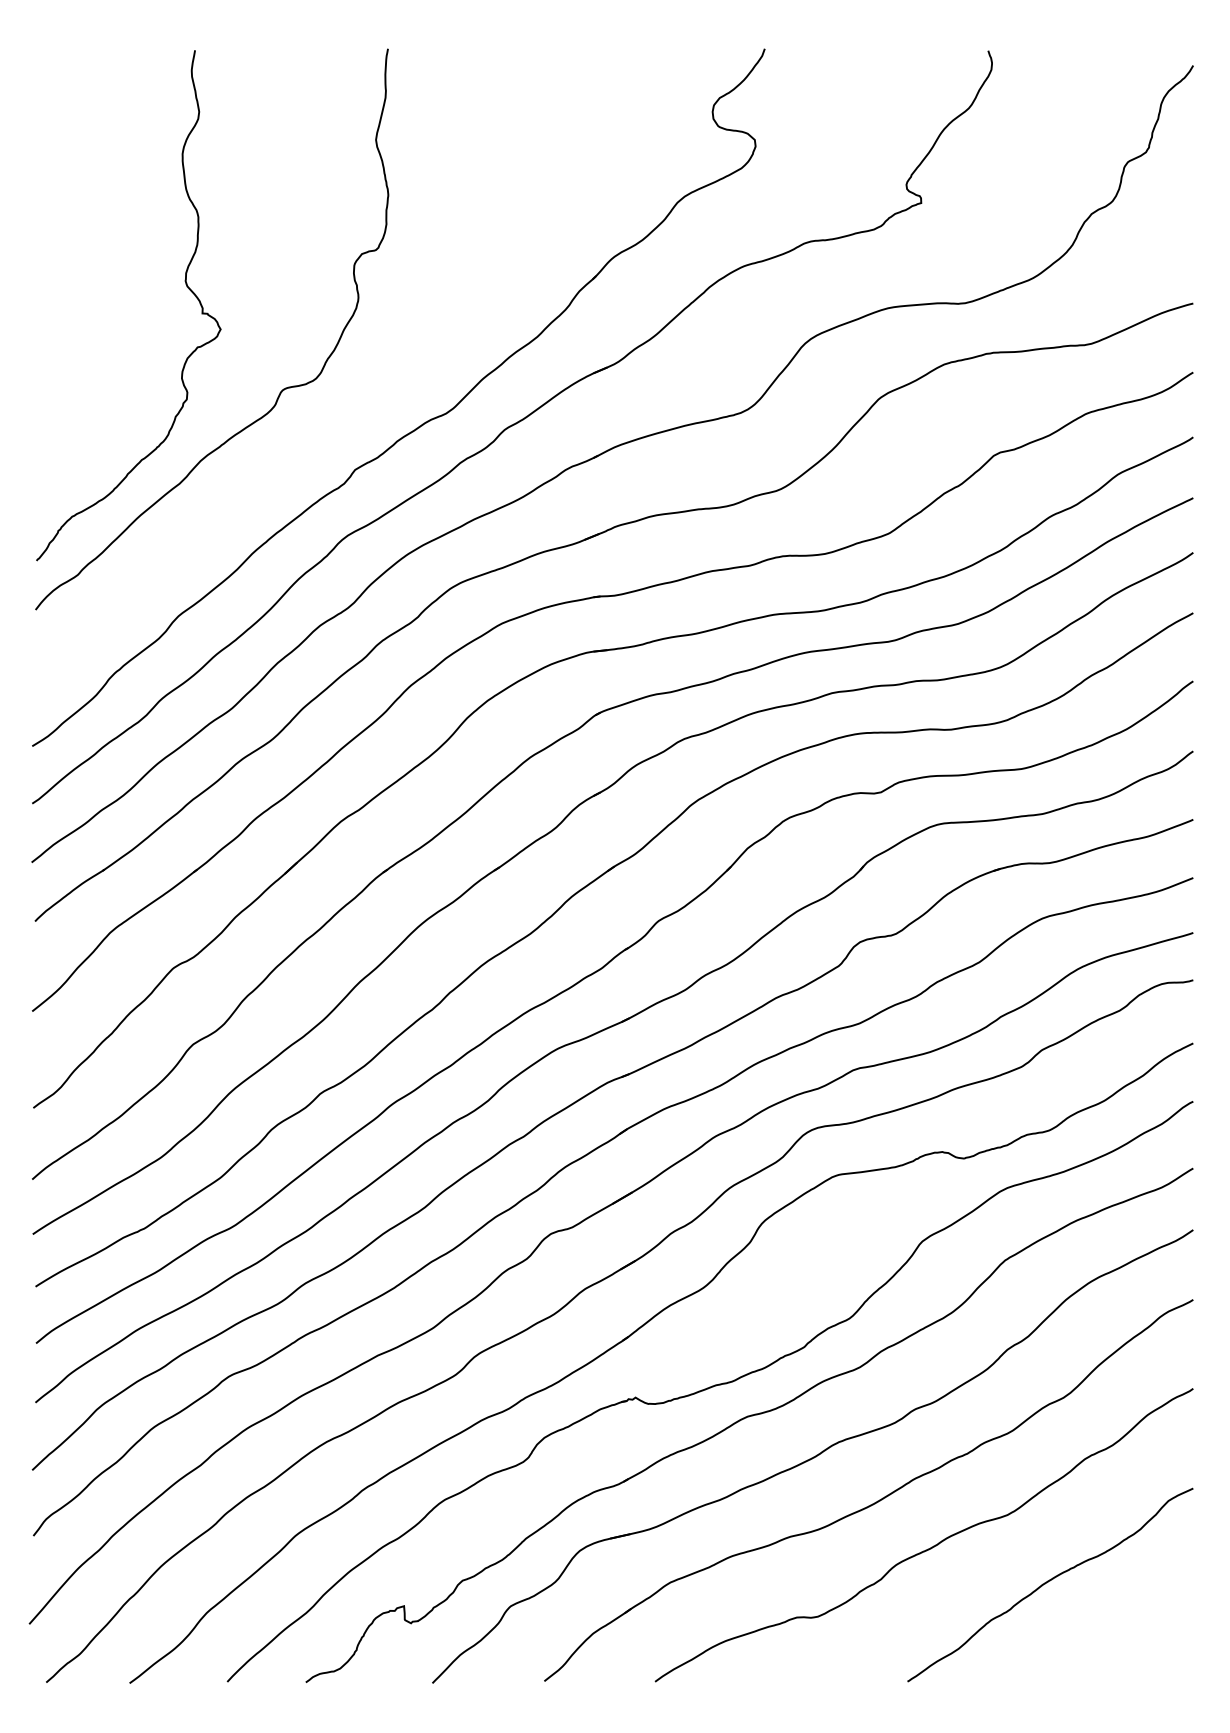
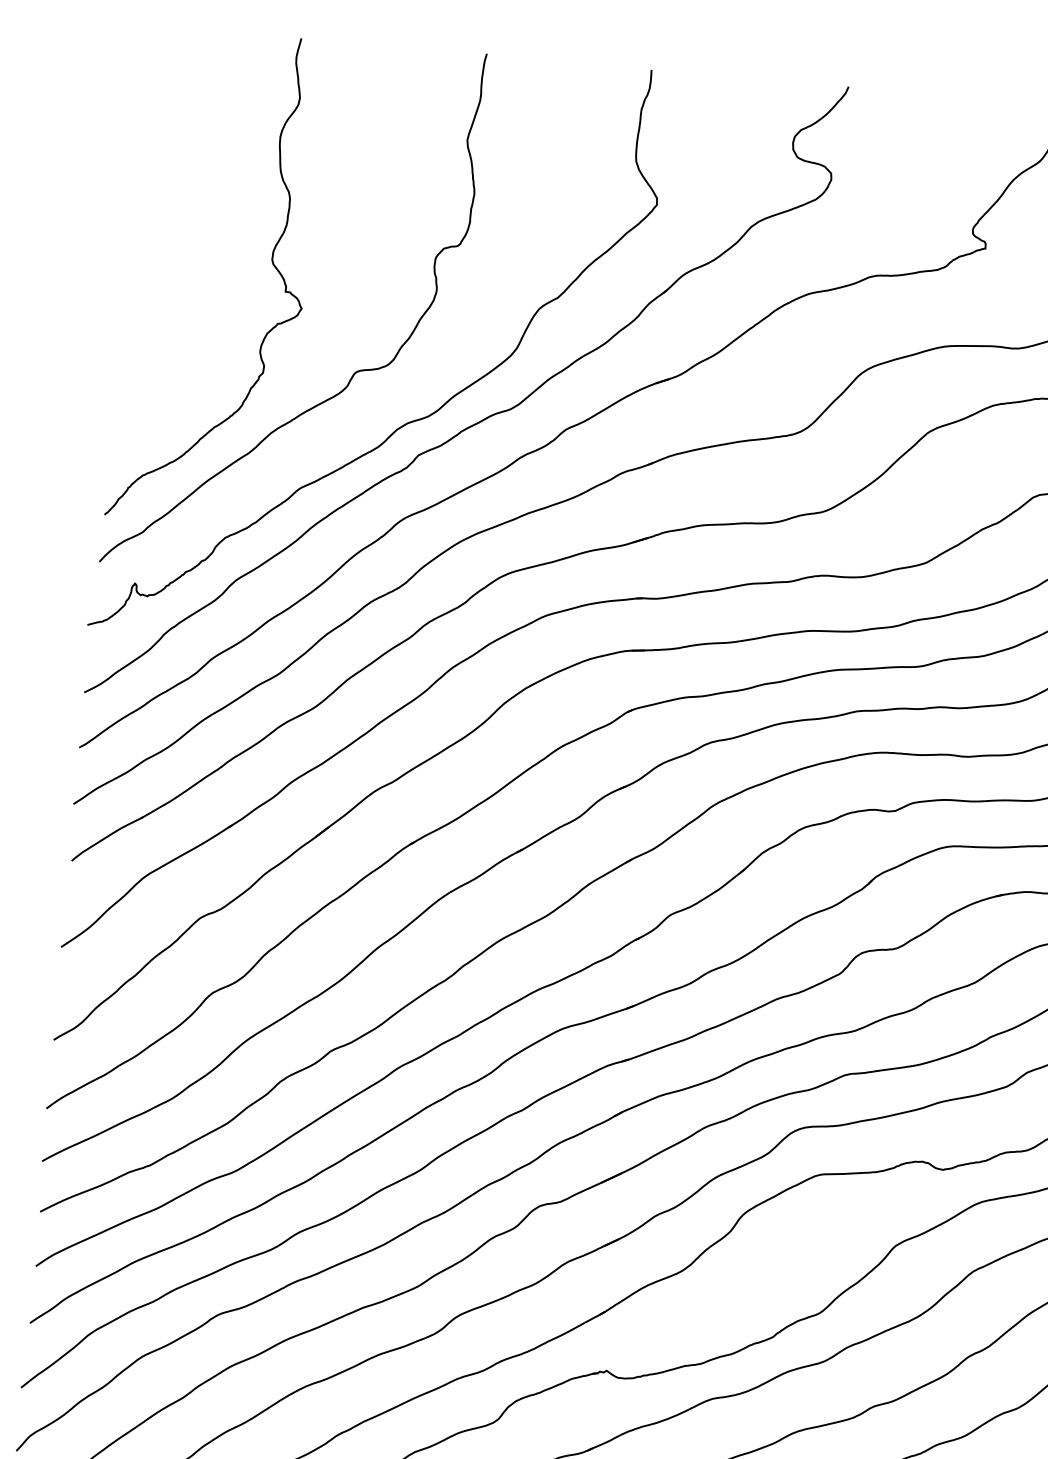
curve: (339, 437) -> (406, 422), added

